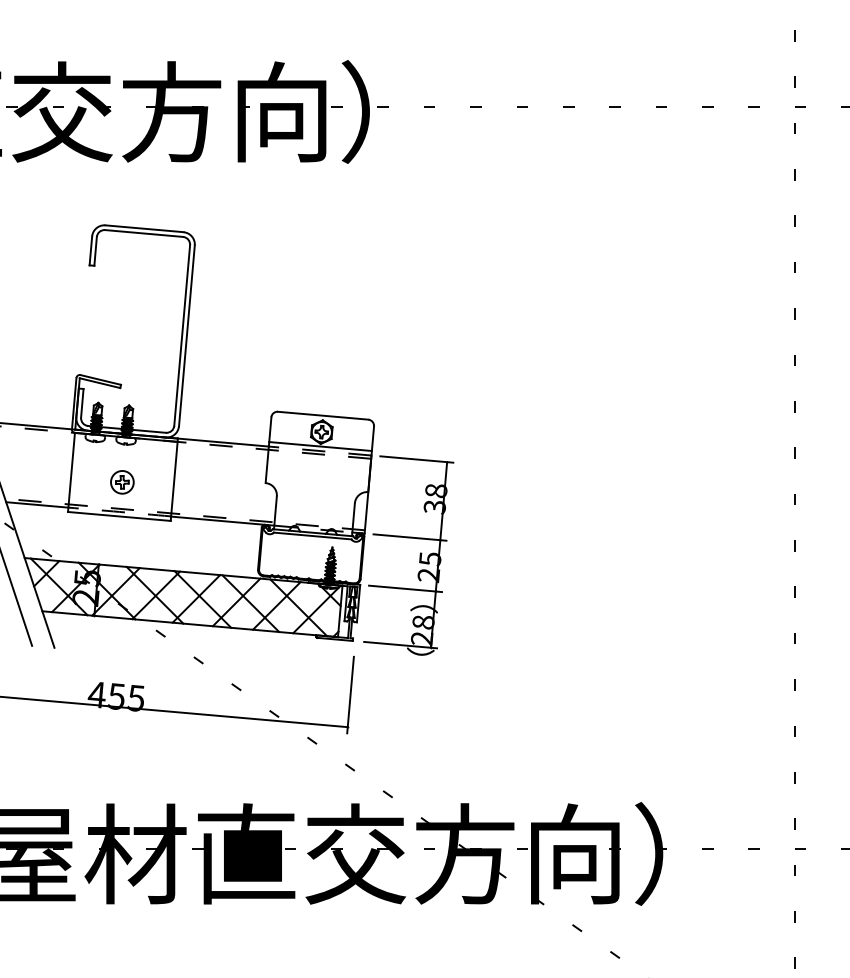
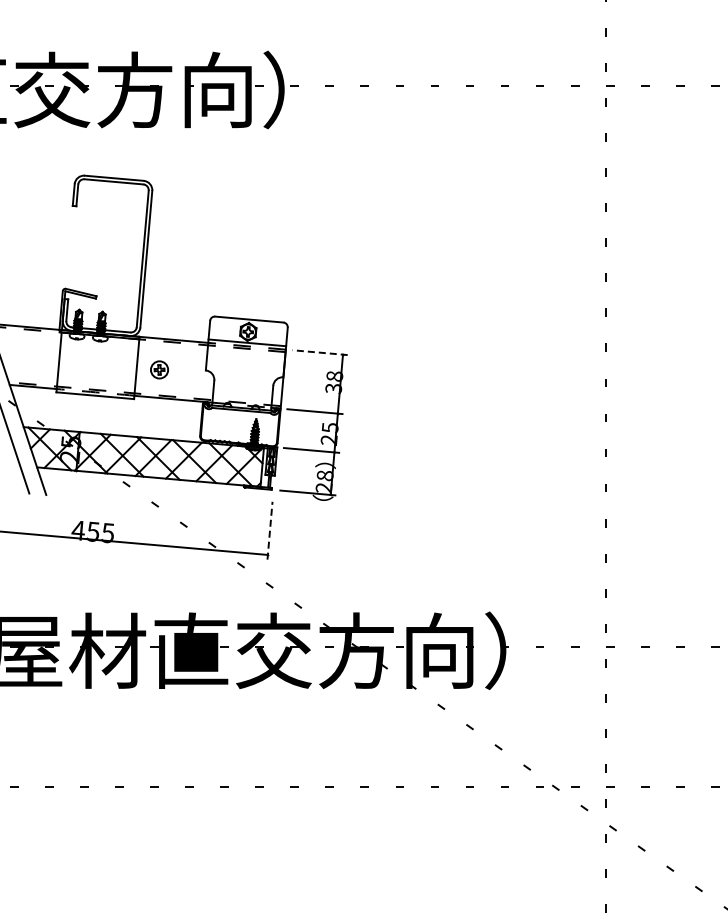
line: (417, 459) -> (320, 352), solid -> dashed
part: (122, 481) -> (159, 369), moved
line: (351, 694) -> (270, 530), solid -> dashed

